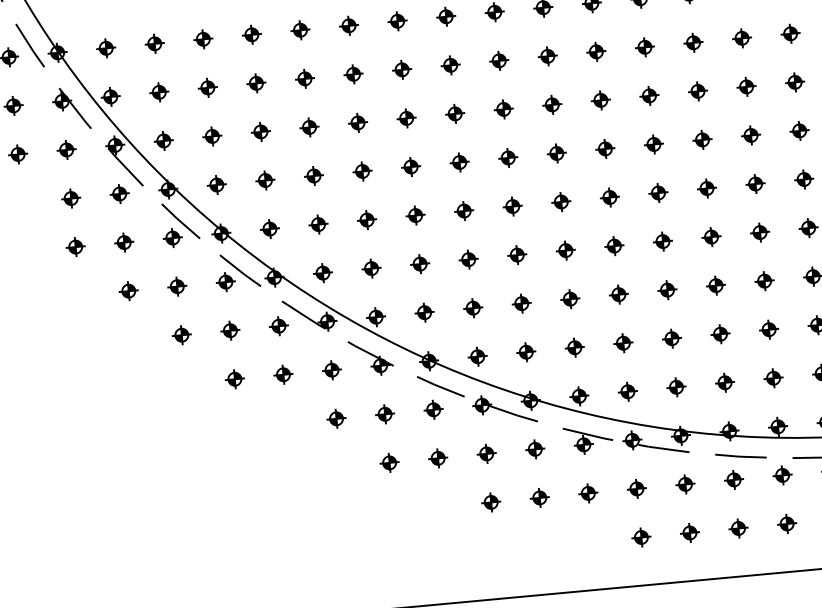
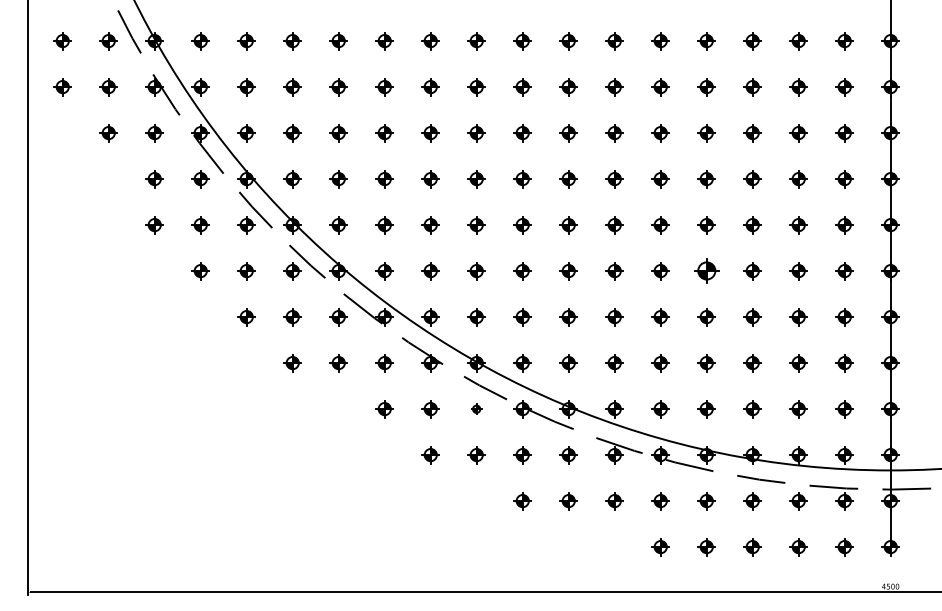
part: (662, 242) -> (706, 271), size x1.4
part: (433, 410) -> (476, 409), size x0.6

